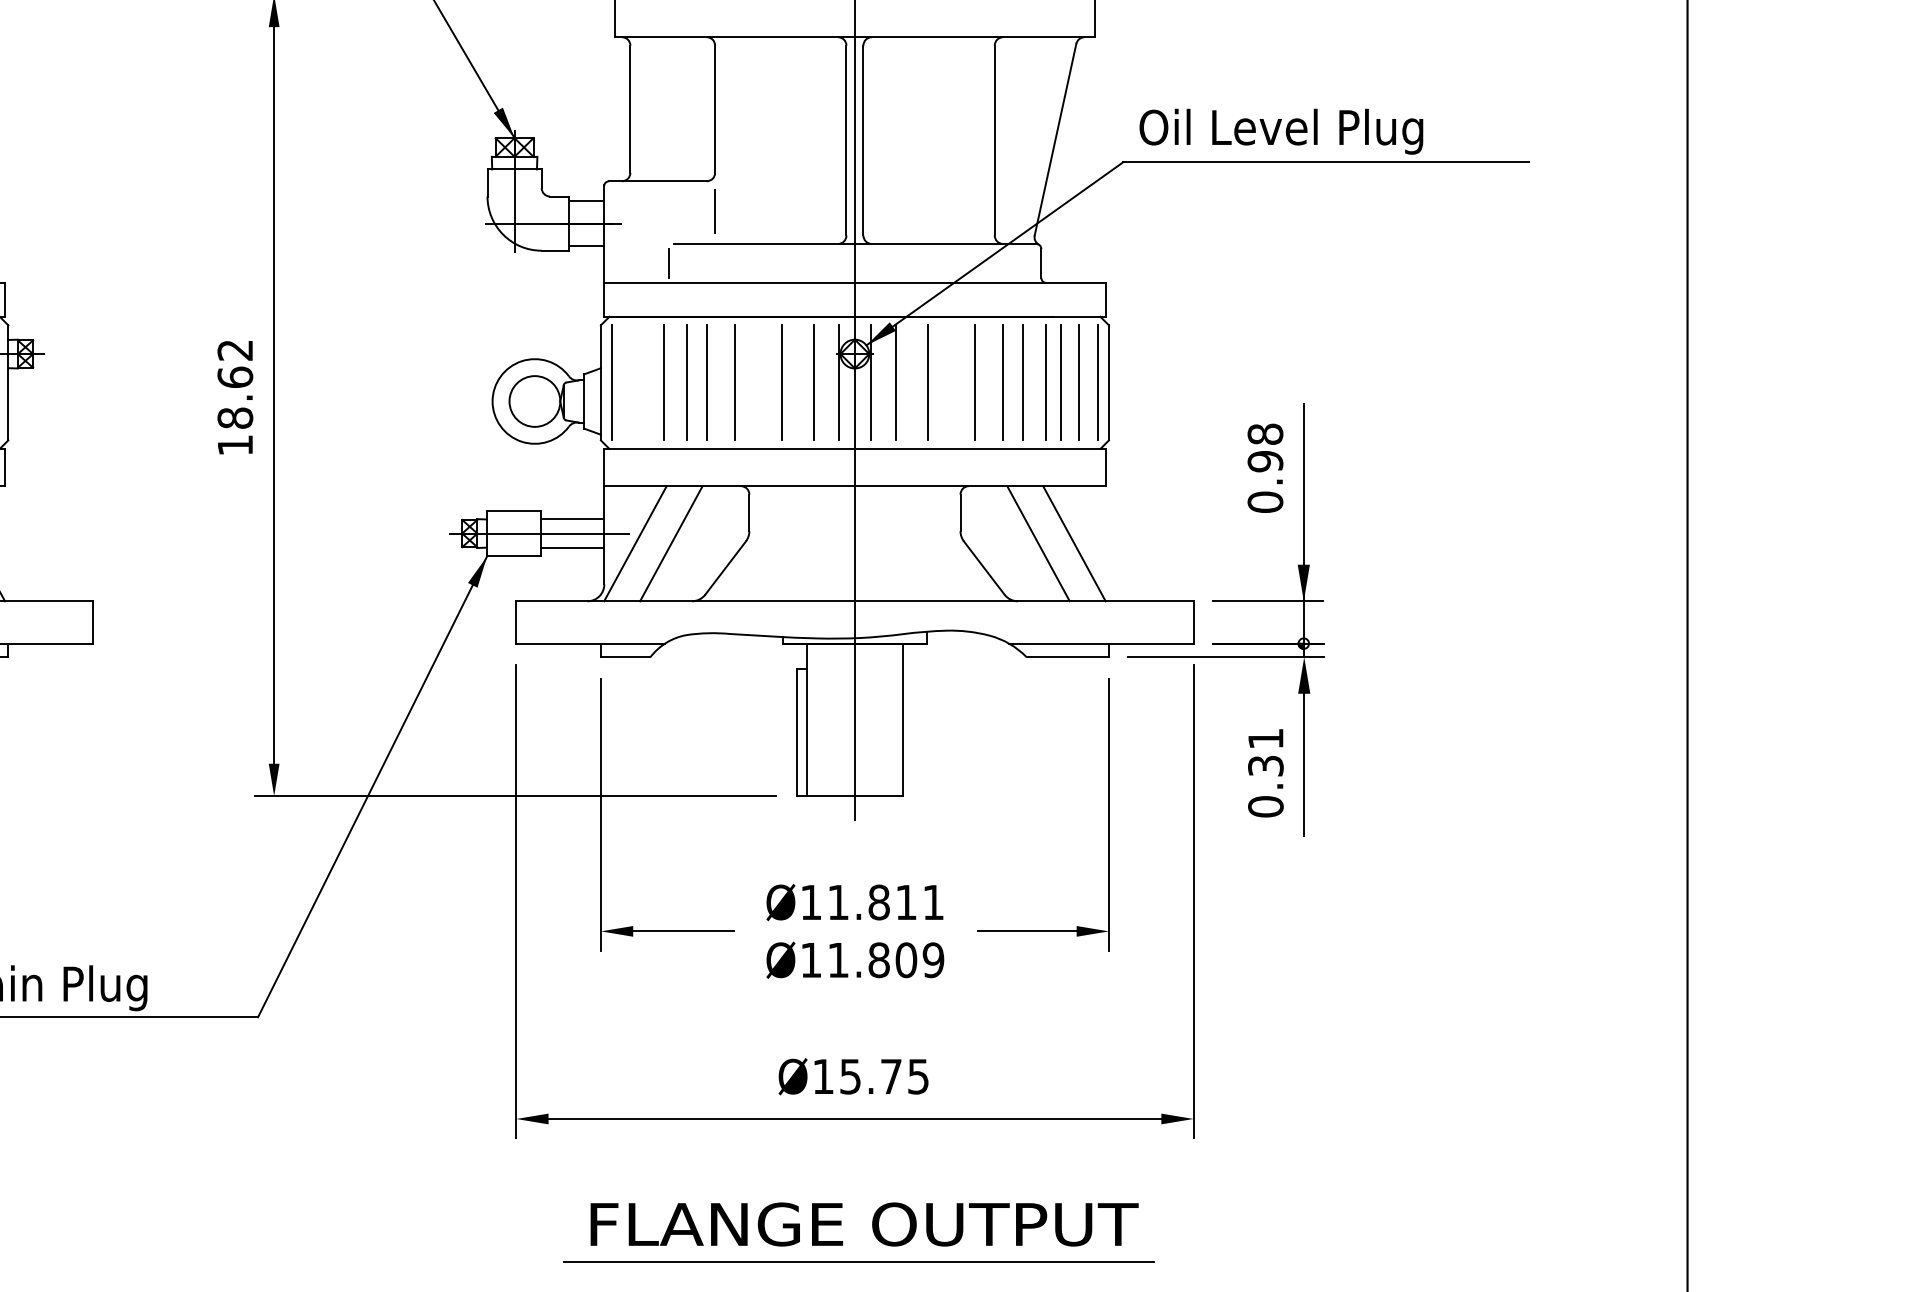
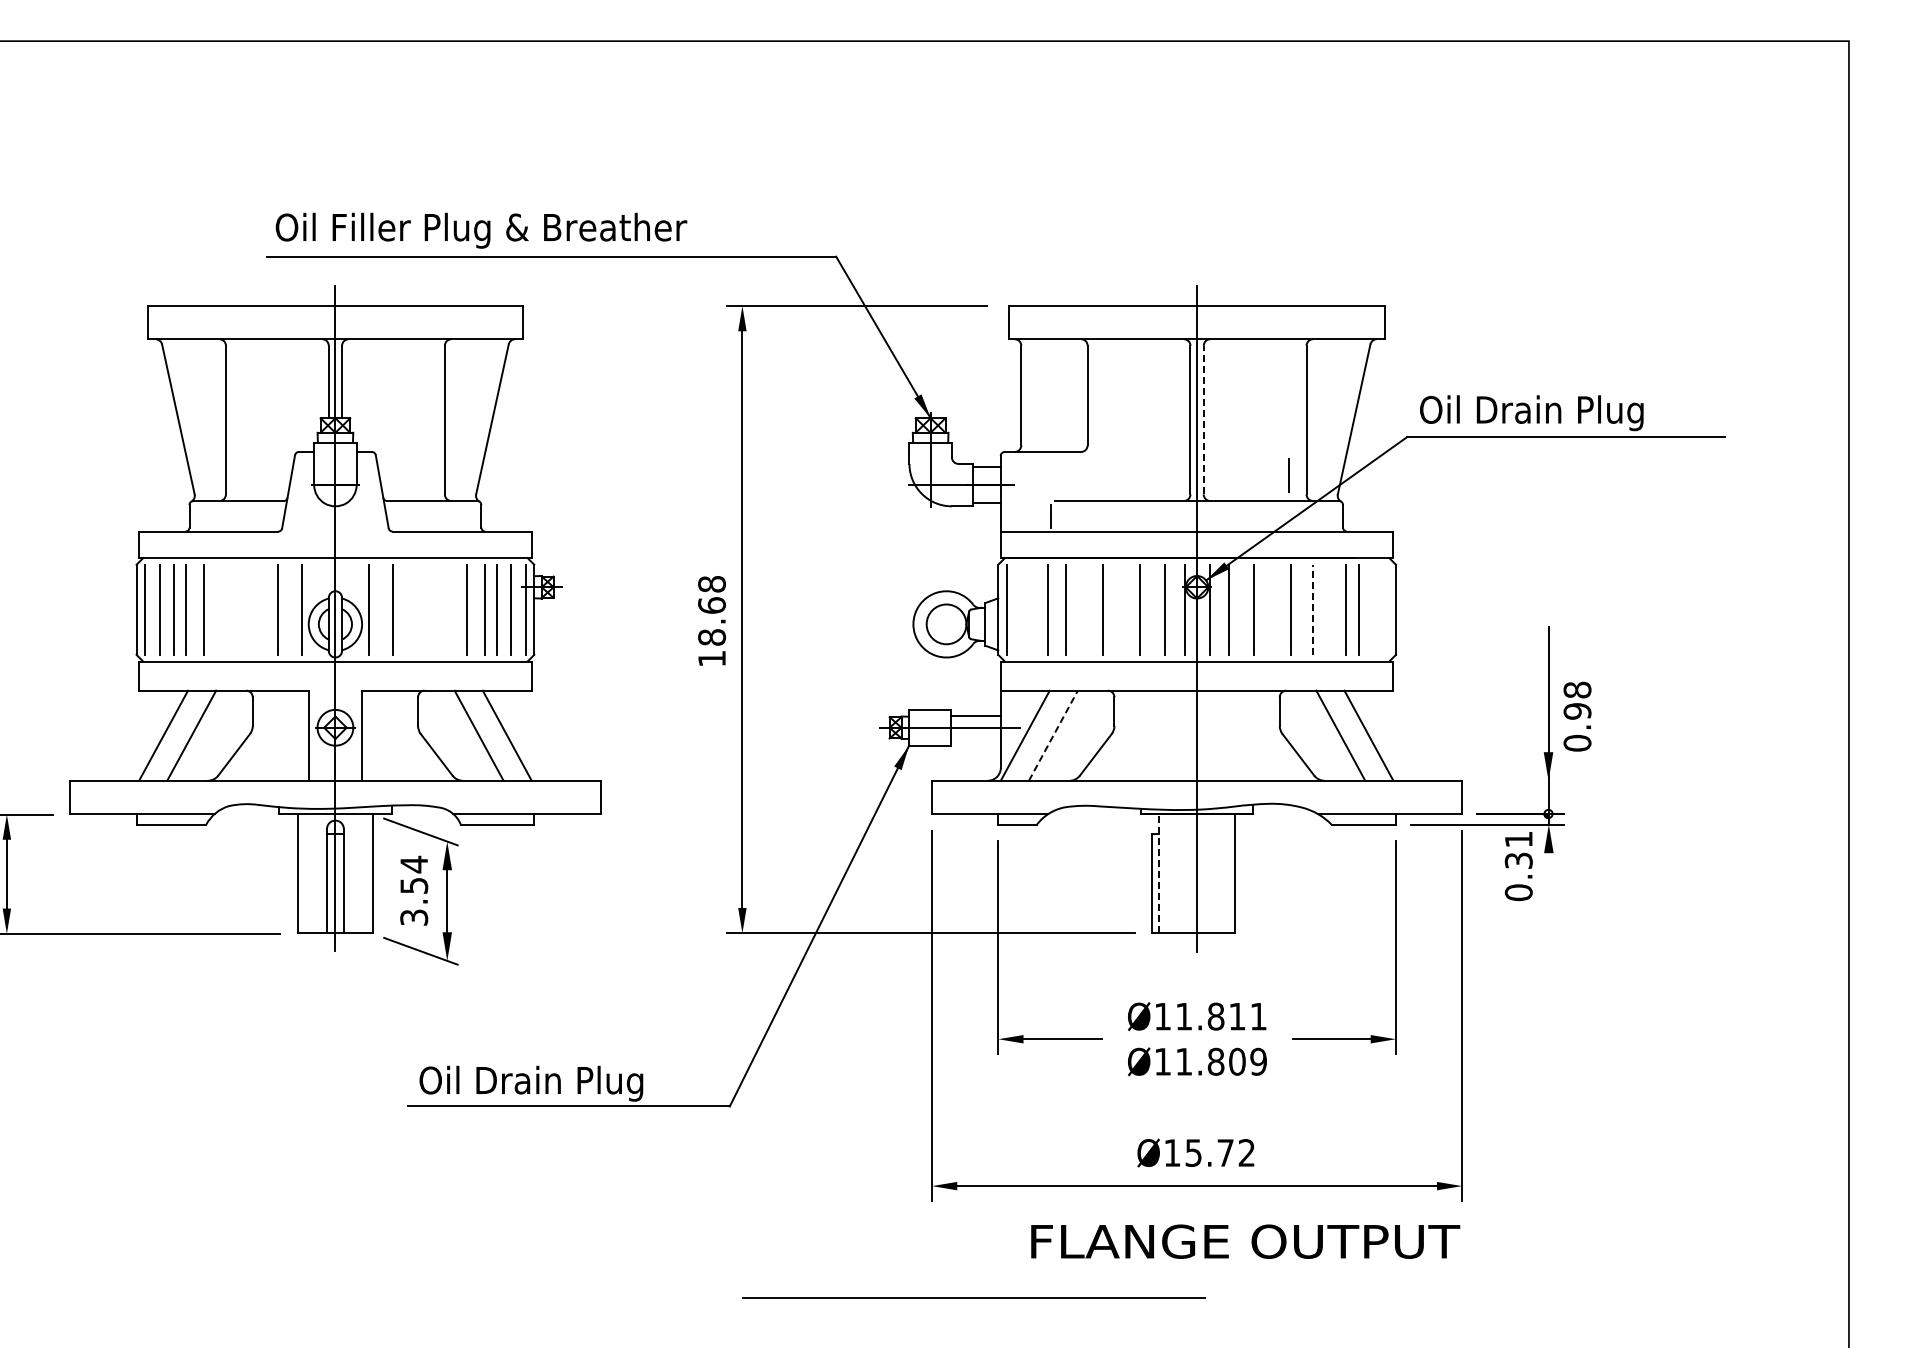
text: (1320, 132) -> (1561, 413), Oil Level Plug -> Oil Drain Plug
line: (863, 139) -> (1203, 419), solid -> dashed
line: (714, 211) -> (1288, 475), moved
text: (235, 350) -> (712, 584), 18.62 -> 18.68
line: (707, 382) -> (1081, 609), removed
line: (1002, 382) -> (1312, 609), solid -> dashed
line: (1022, 382) -> (1328, 609), removed
line: (1078, 382) -> (1372, 609), removed
line: (1098, 382) -> (1387, 609), removed
text: (1265, 468) -> (1577, 716), moved
line: (671, 543) -> (1053, 735), solid -> dashed
line: (571, 548) -> (975, 739), removed
line: (1268, 600) -> (1520, 780), removed
line: (806, 719) -> (1159, 873), solid -> dashed
line: (1303, 764) -> (1548, 908), removed
text: (1265, 773) -> (1518, 866), moved
text: (918, 1076) -> (1246, 1152), 15.75 -> 15.72
text: (864, 1224) -> (1245, 1241), moved
line: (857, 1261) -> (973, 1297), moved

